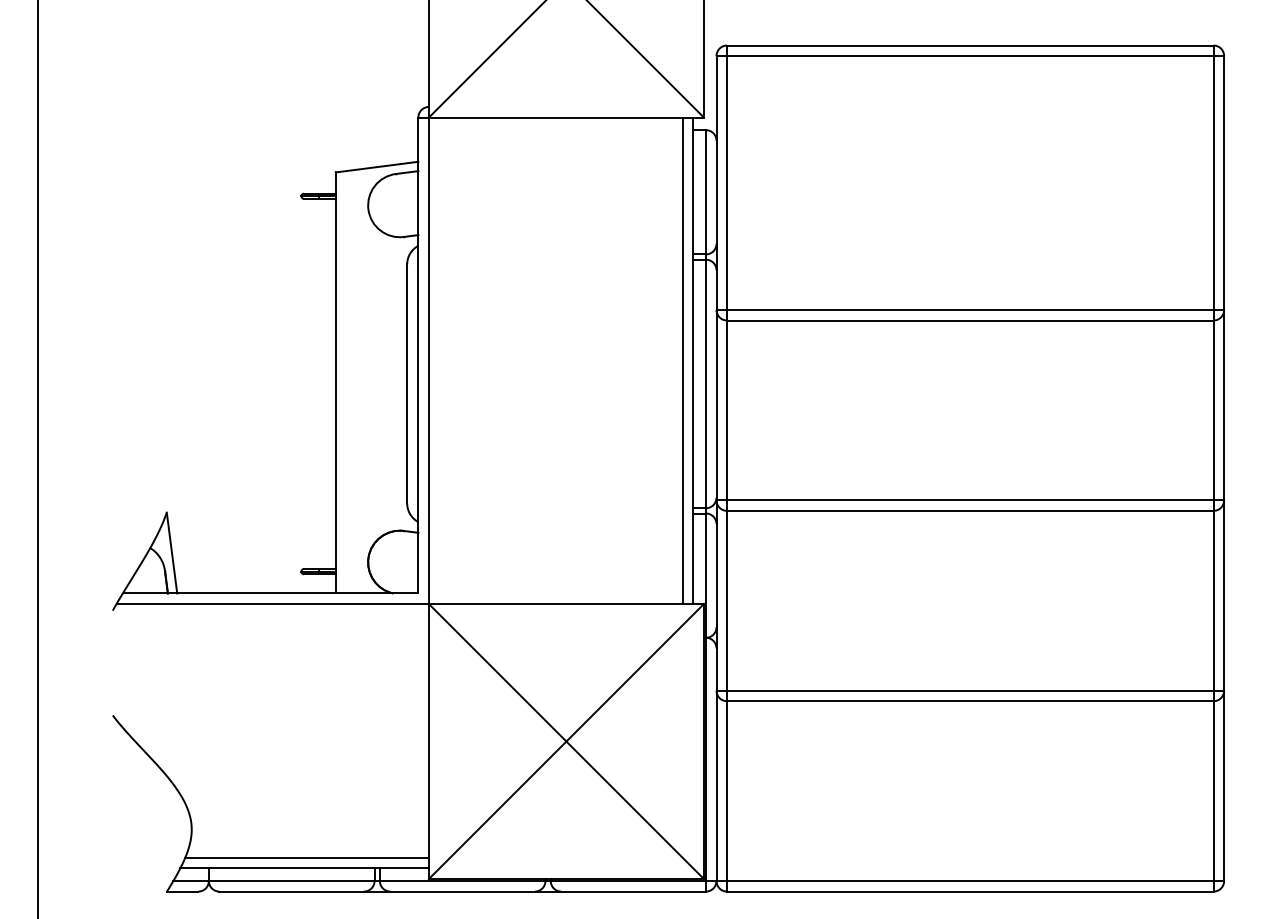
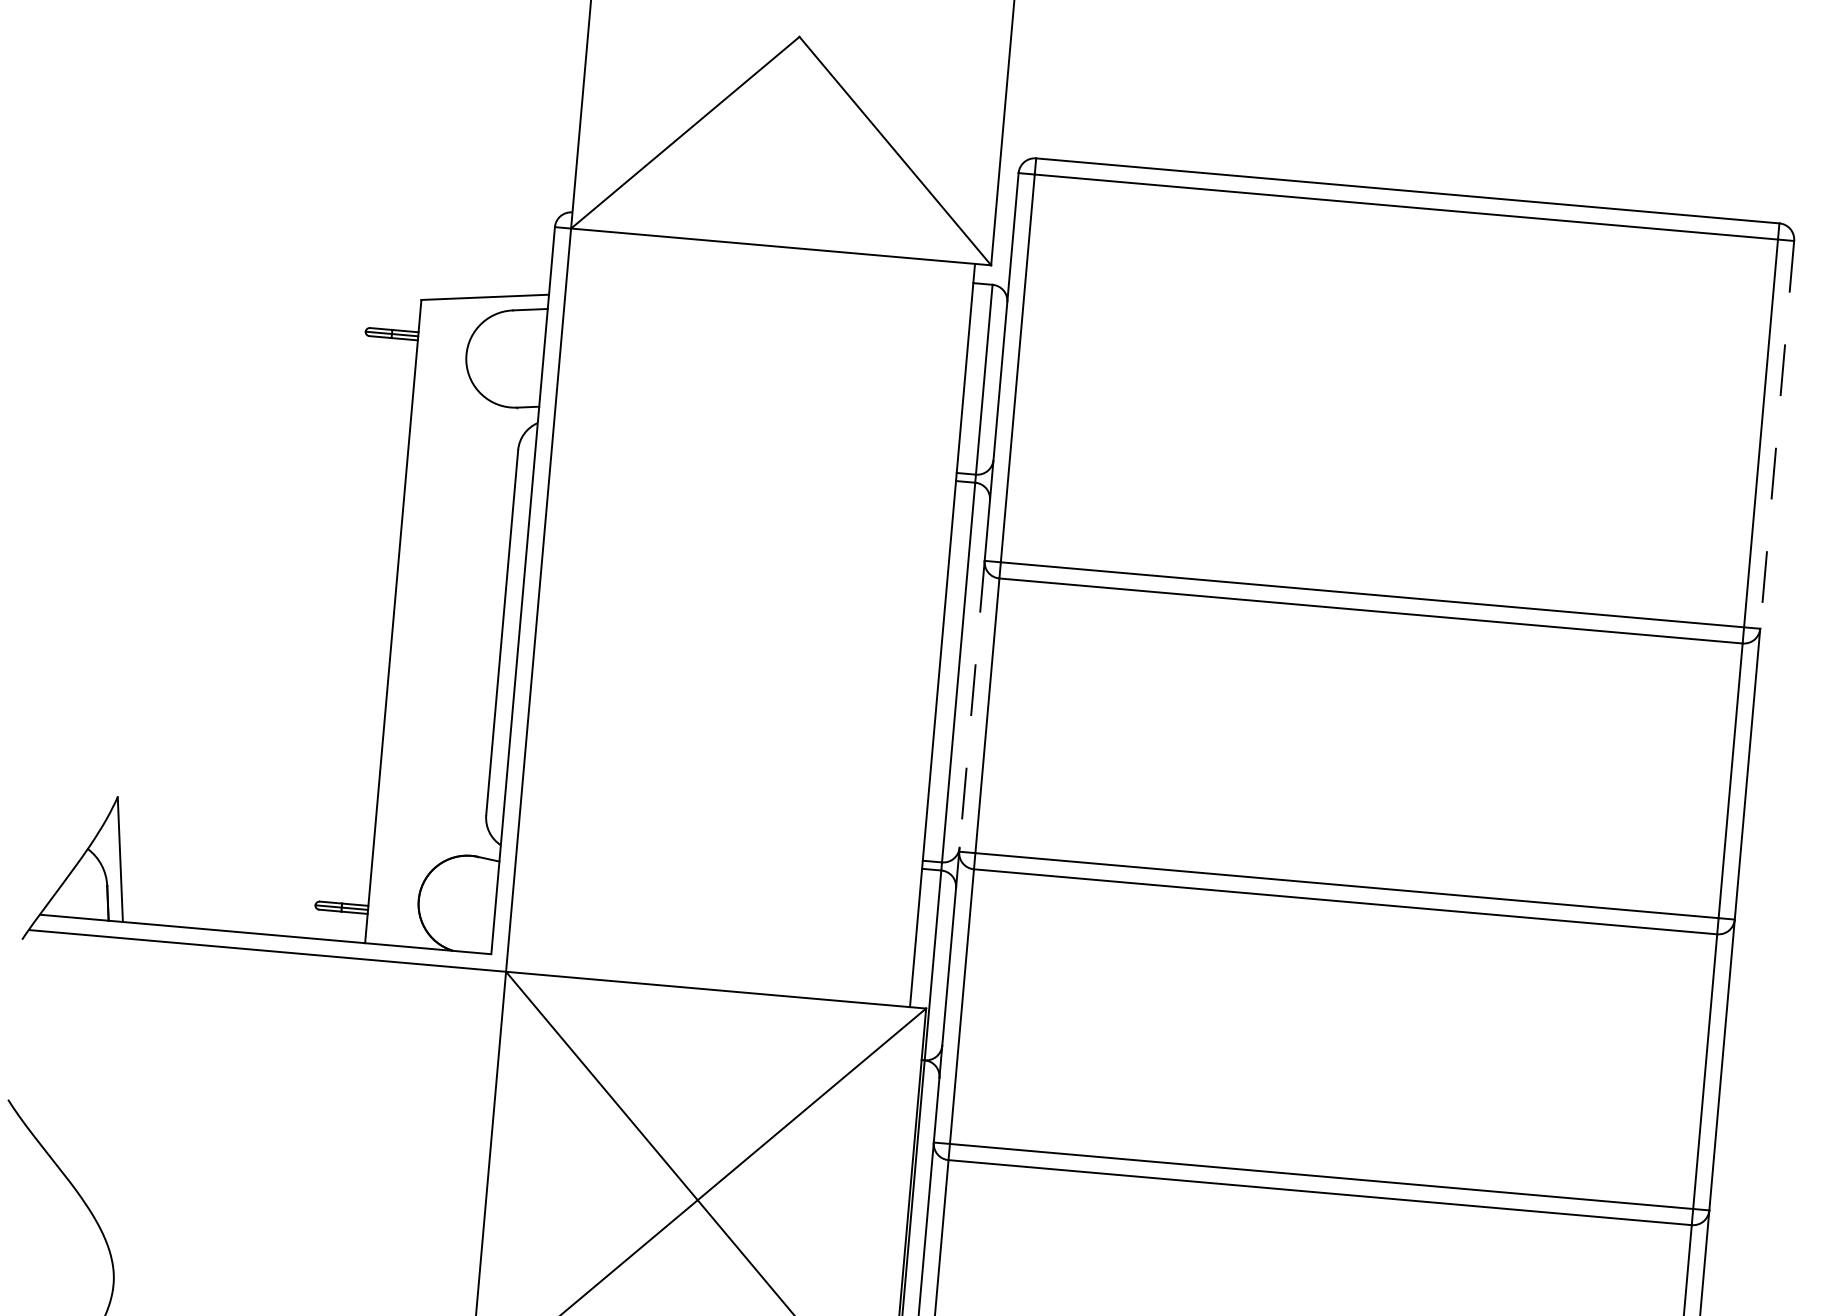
line: (1224, 183) -> (1777, 435), solid -> dashed
line: (682, 360) -> (925, 633), removed
line: (716, 403) -> (972, 703), solid -> dashed

